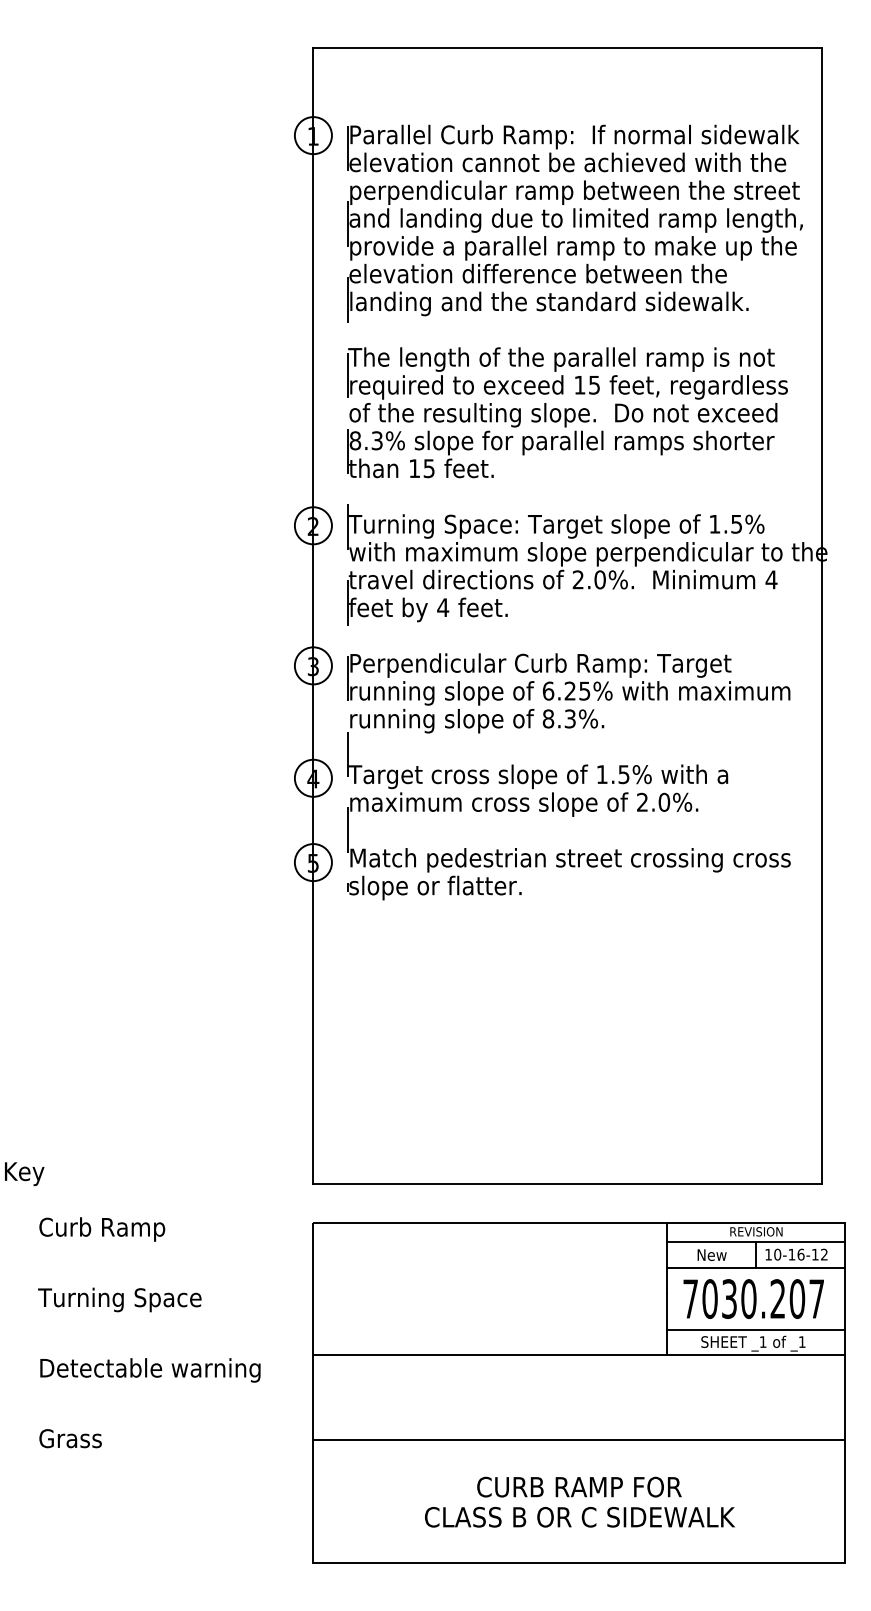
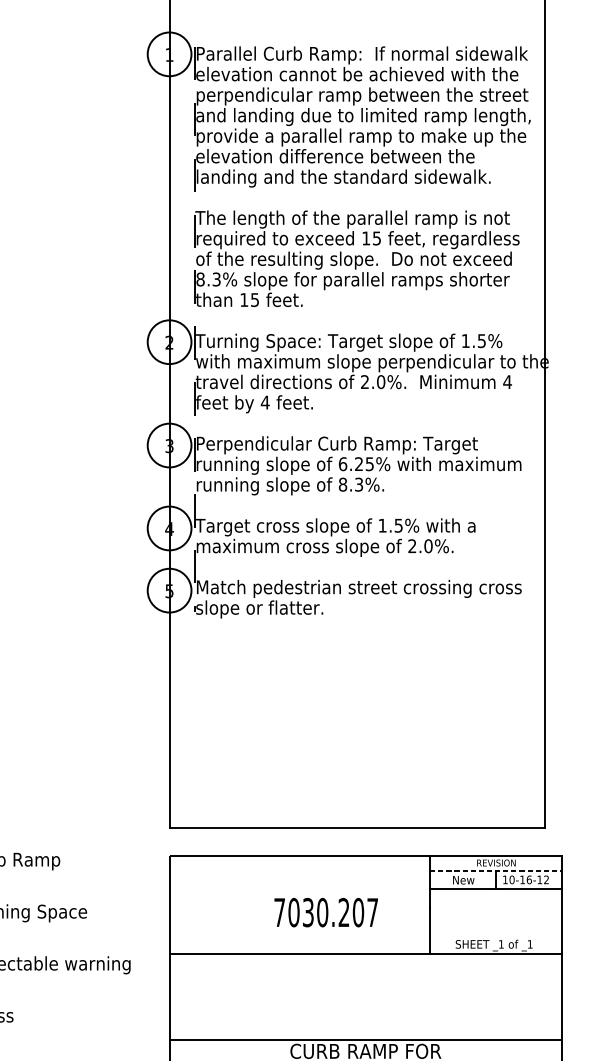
circle: (312, 135) -> (168, 54), size x1.6
circle: (312, 525) -> (168, 341), size x1.6
circle: (312, 665) -> (168, 445), size x1.6
circle: (312, 777) -> (168, 527), size x1.6
circle: (312, 862) -> (168, 590), size x1.6
line: (756, 1241) -> (496, 870), solid -> dashed
text: (753, 1298) -> (326, 912), moved
line: (755, 1330) -> (495, 935), removed
line: (578, 1440) -> (365, 1039), moved

